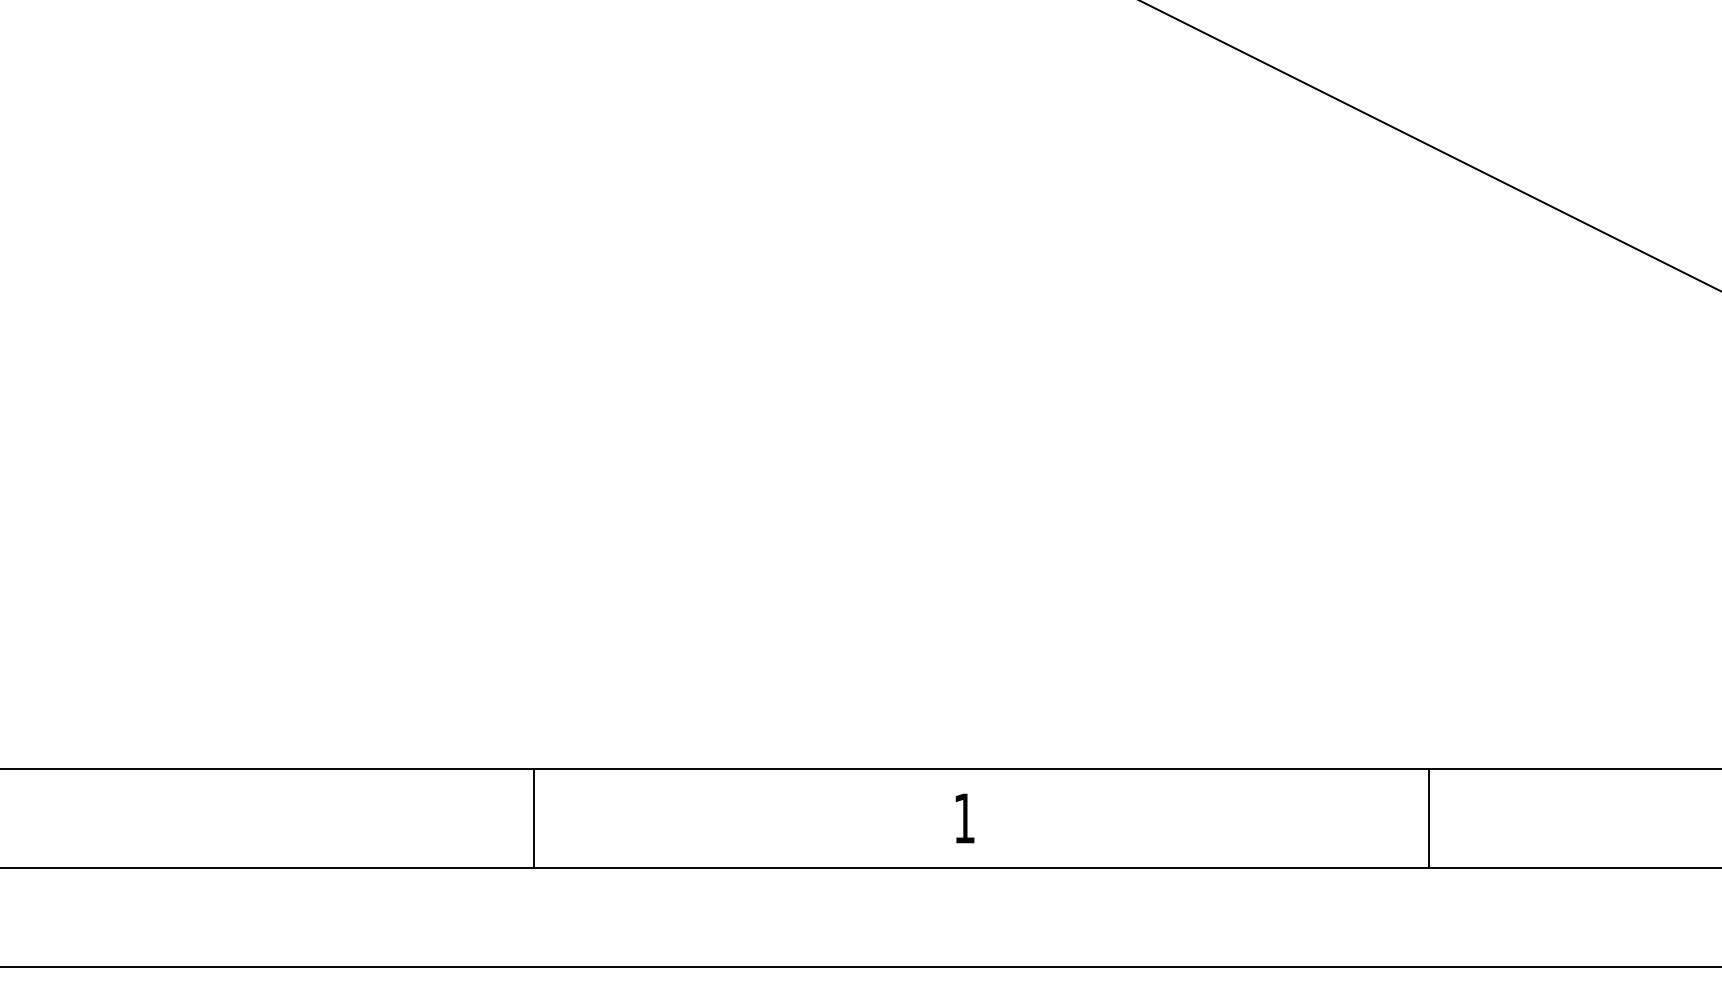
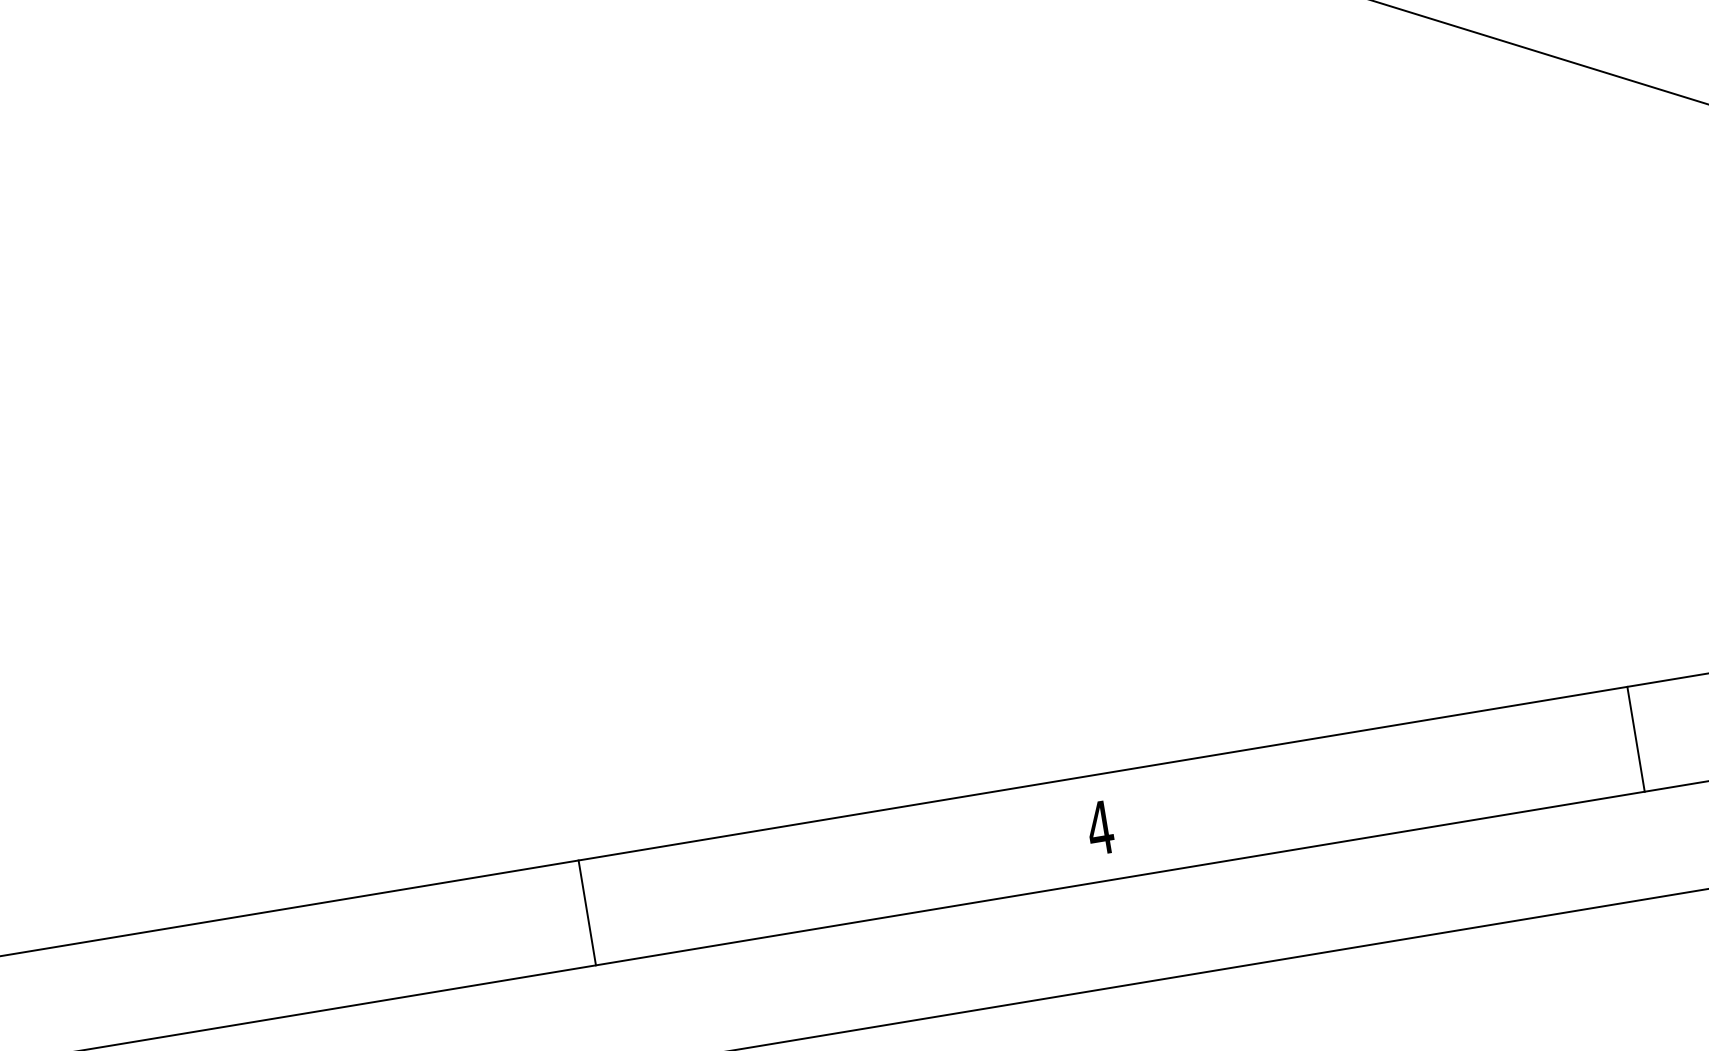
line: (533, 818) -> (586, 912), moved
text: (964, 818) -> (1100, 827), 1 -> 4
line: (1428, 818) -> (1635, 739), moved

